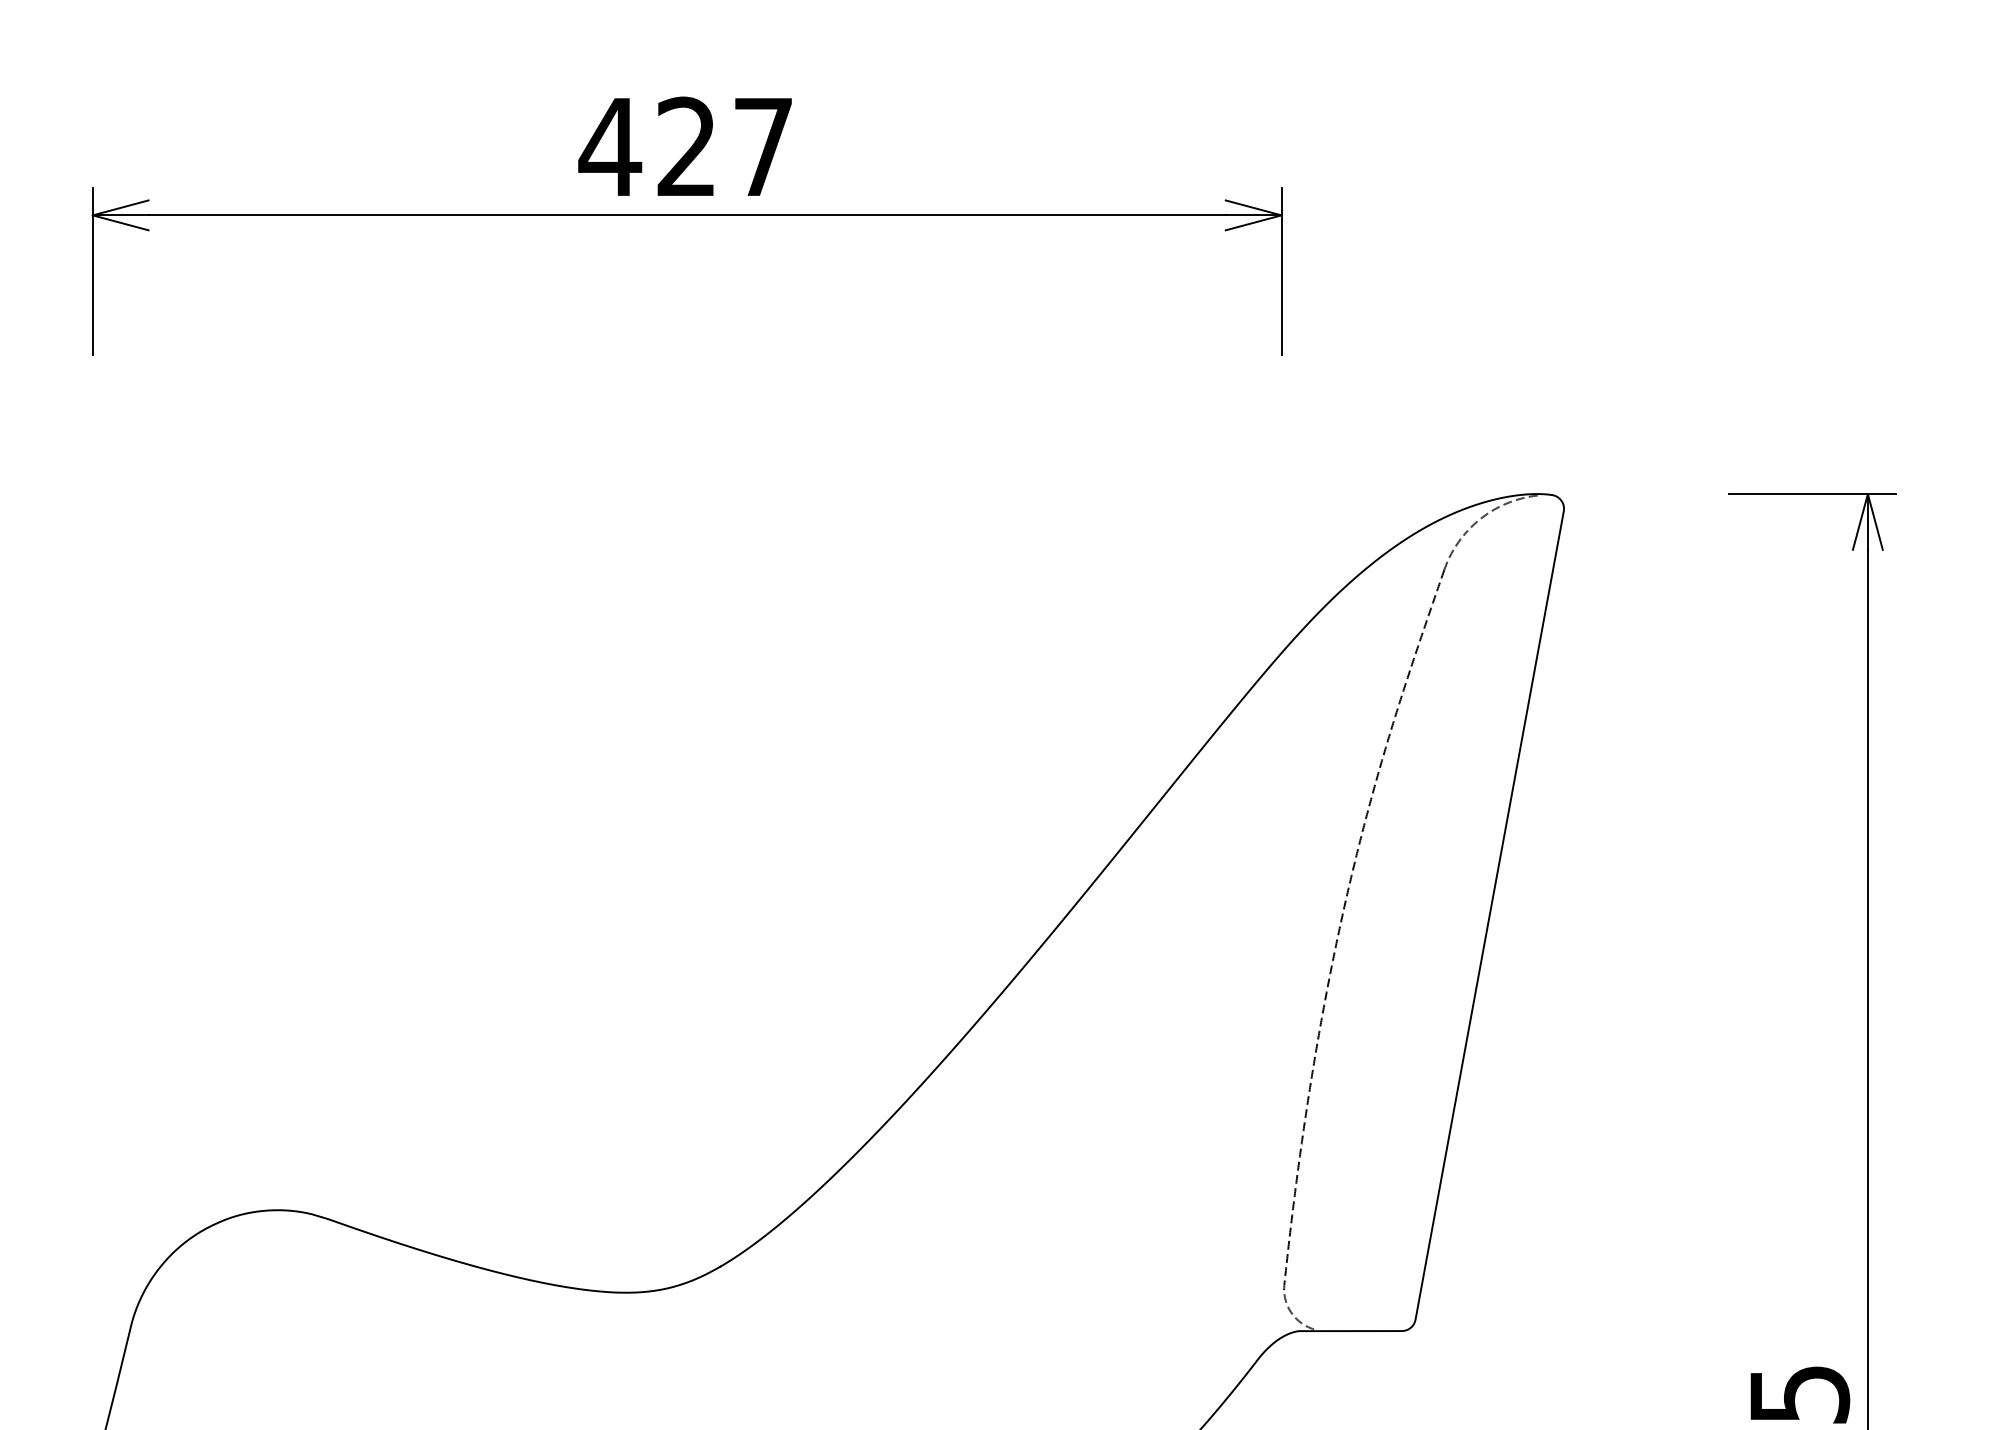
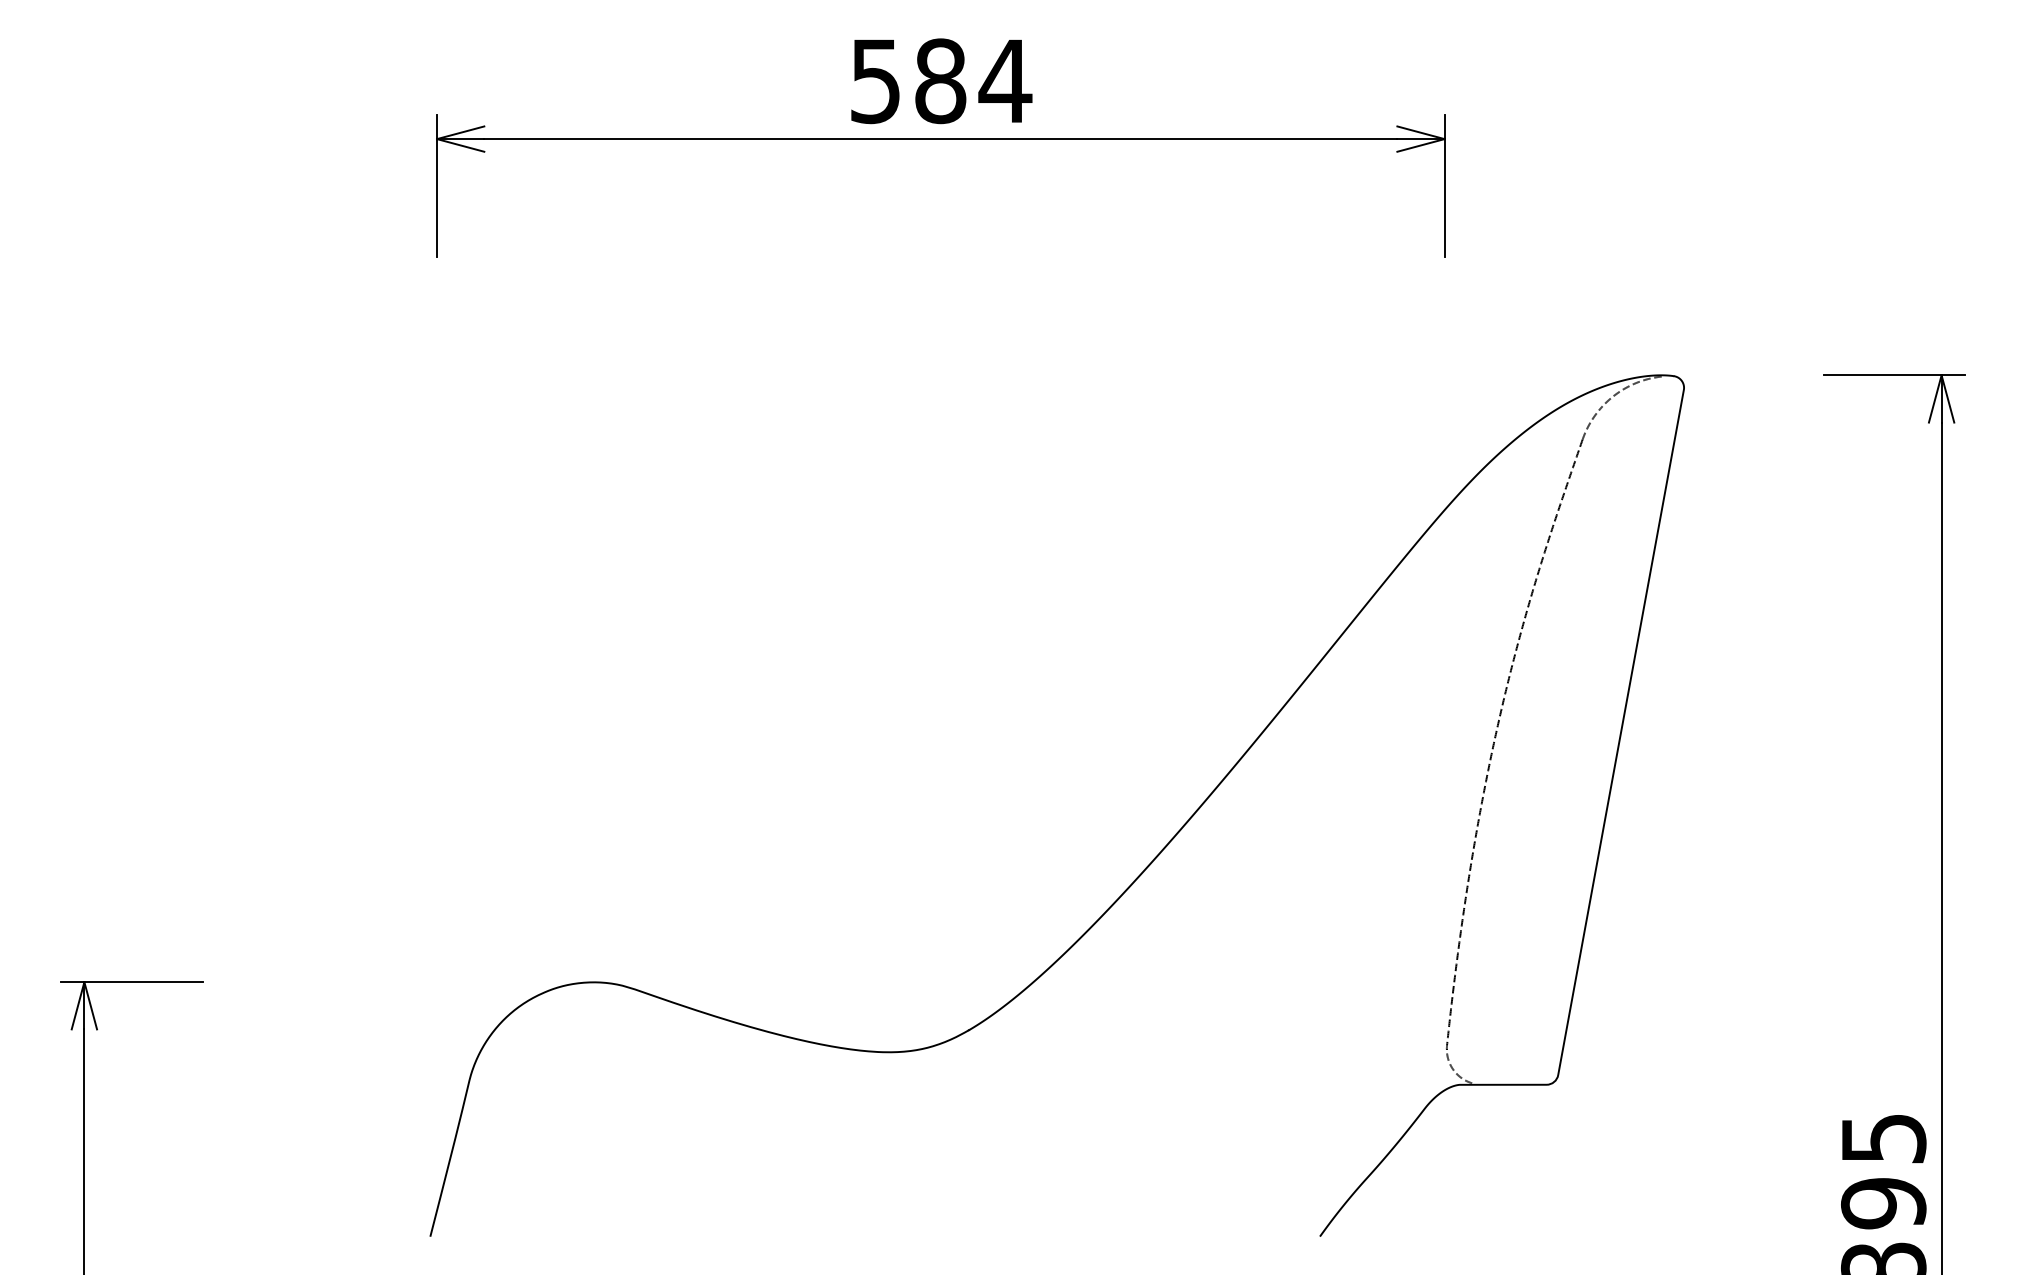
text: (686, 147) -> (940, 81), 427 -> 584

